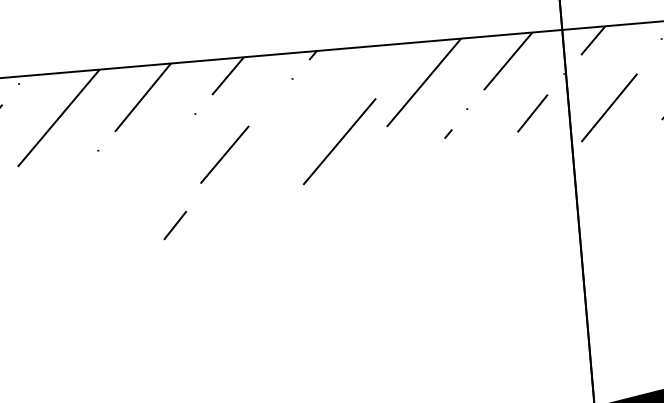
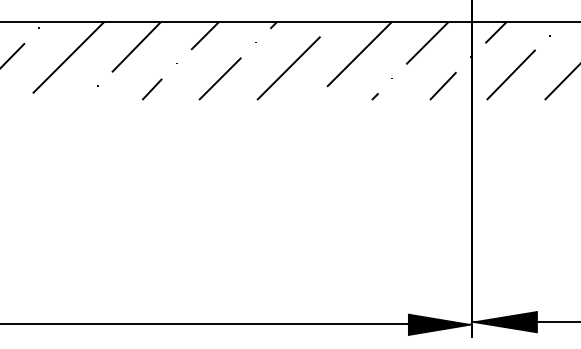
line: (608, 107) -> (510, 74), moved
line: (339, 141) -> (288, 68), moved
line: (223, 154) -> (219, 78), moved
line: (175, 225) -> (152, 89), moved

